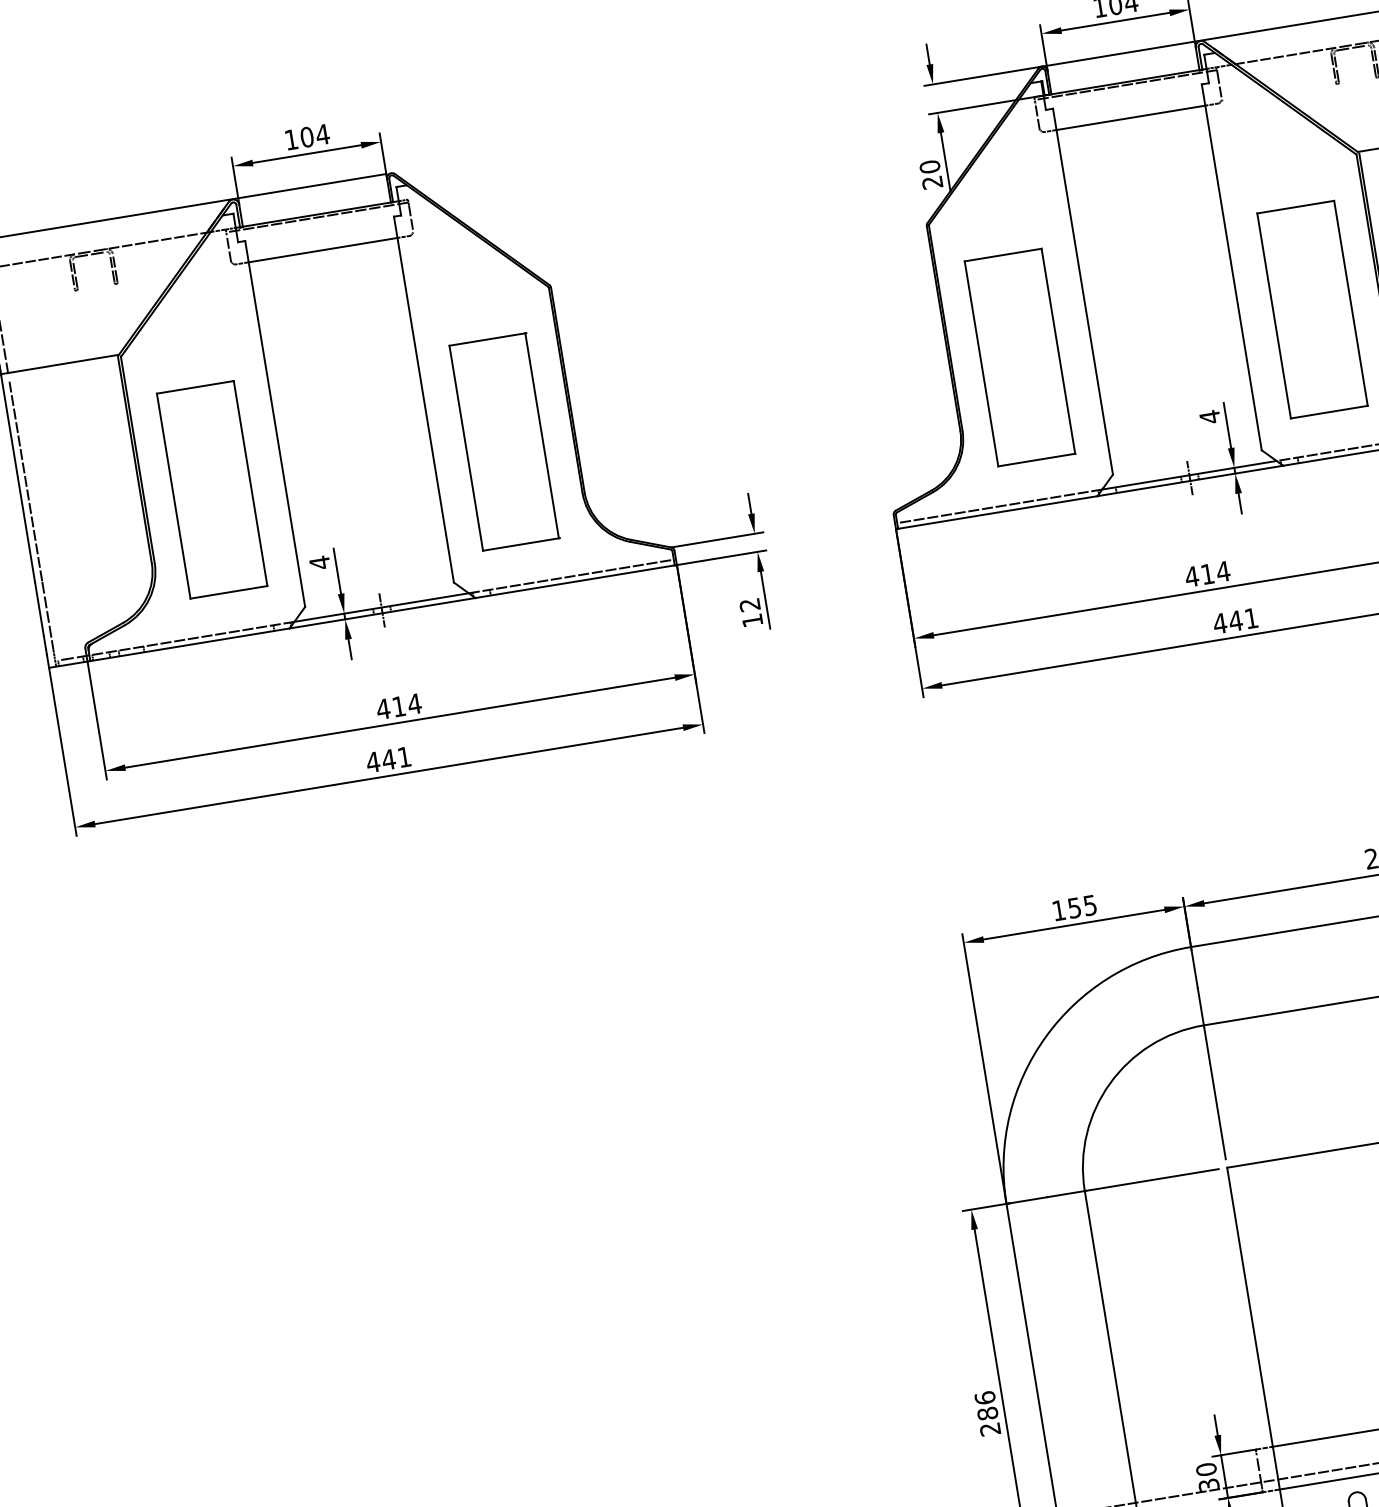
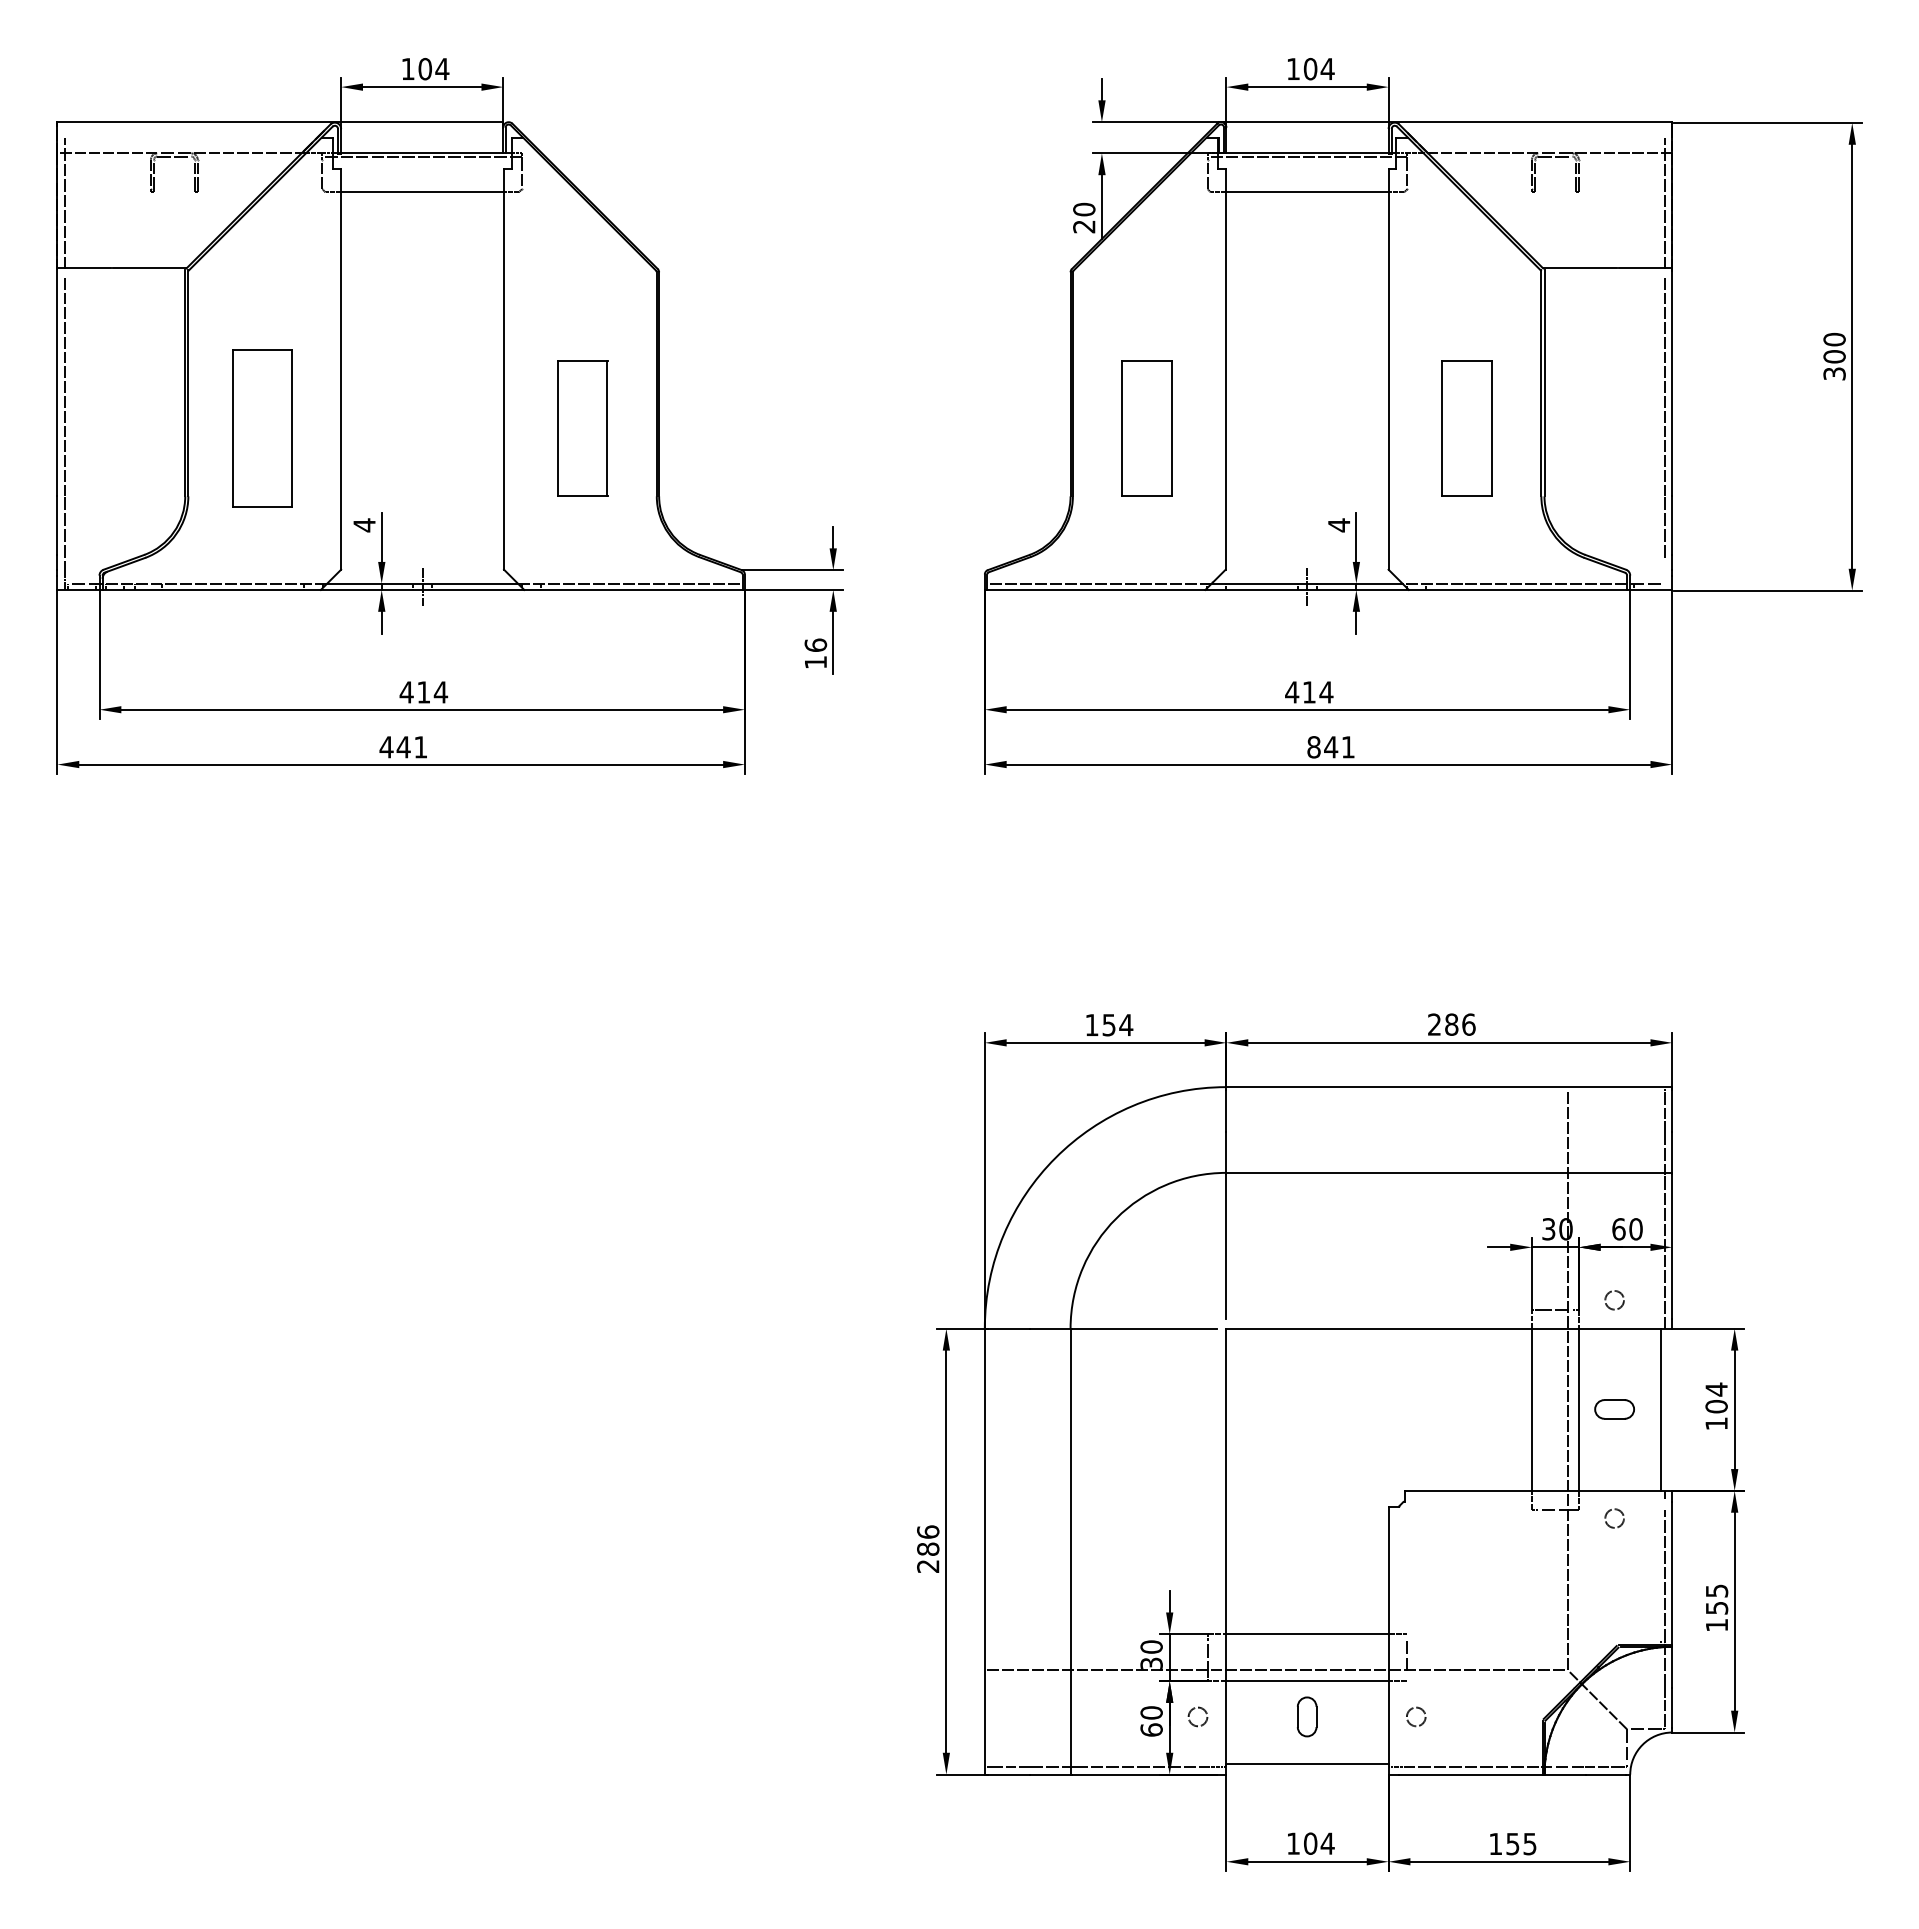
part: (1311, 309) -> (1466, 428), size x0.6
part: (1019, 357) -> (1146, 428), size x0.6
part: (504, 441) -> (582, 428), size x0.6
part: (212, 489) -> (262, 428), size x0.7
text: (749, 604) -> (815, 644), 12 -> 16
text: (1219, 623) -> (1313, 747), 441 -> 841
text: (1090, 905) -> (1126, 1025), 155 -> 154

